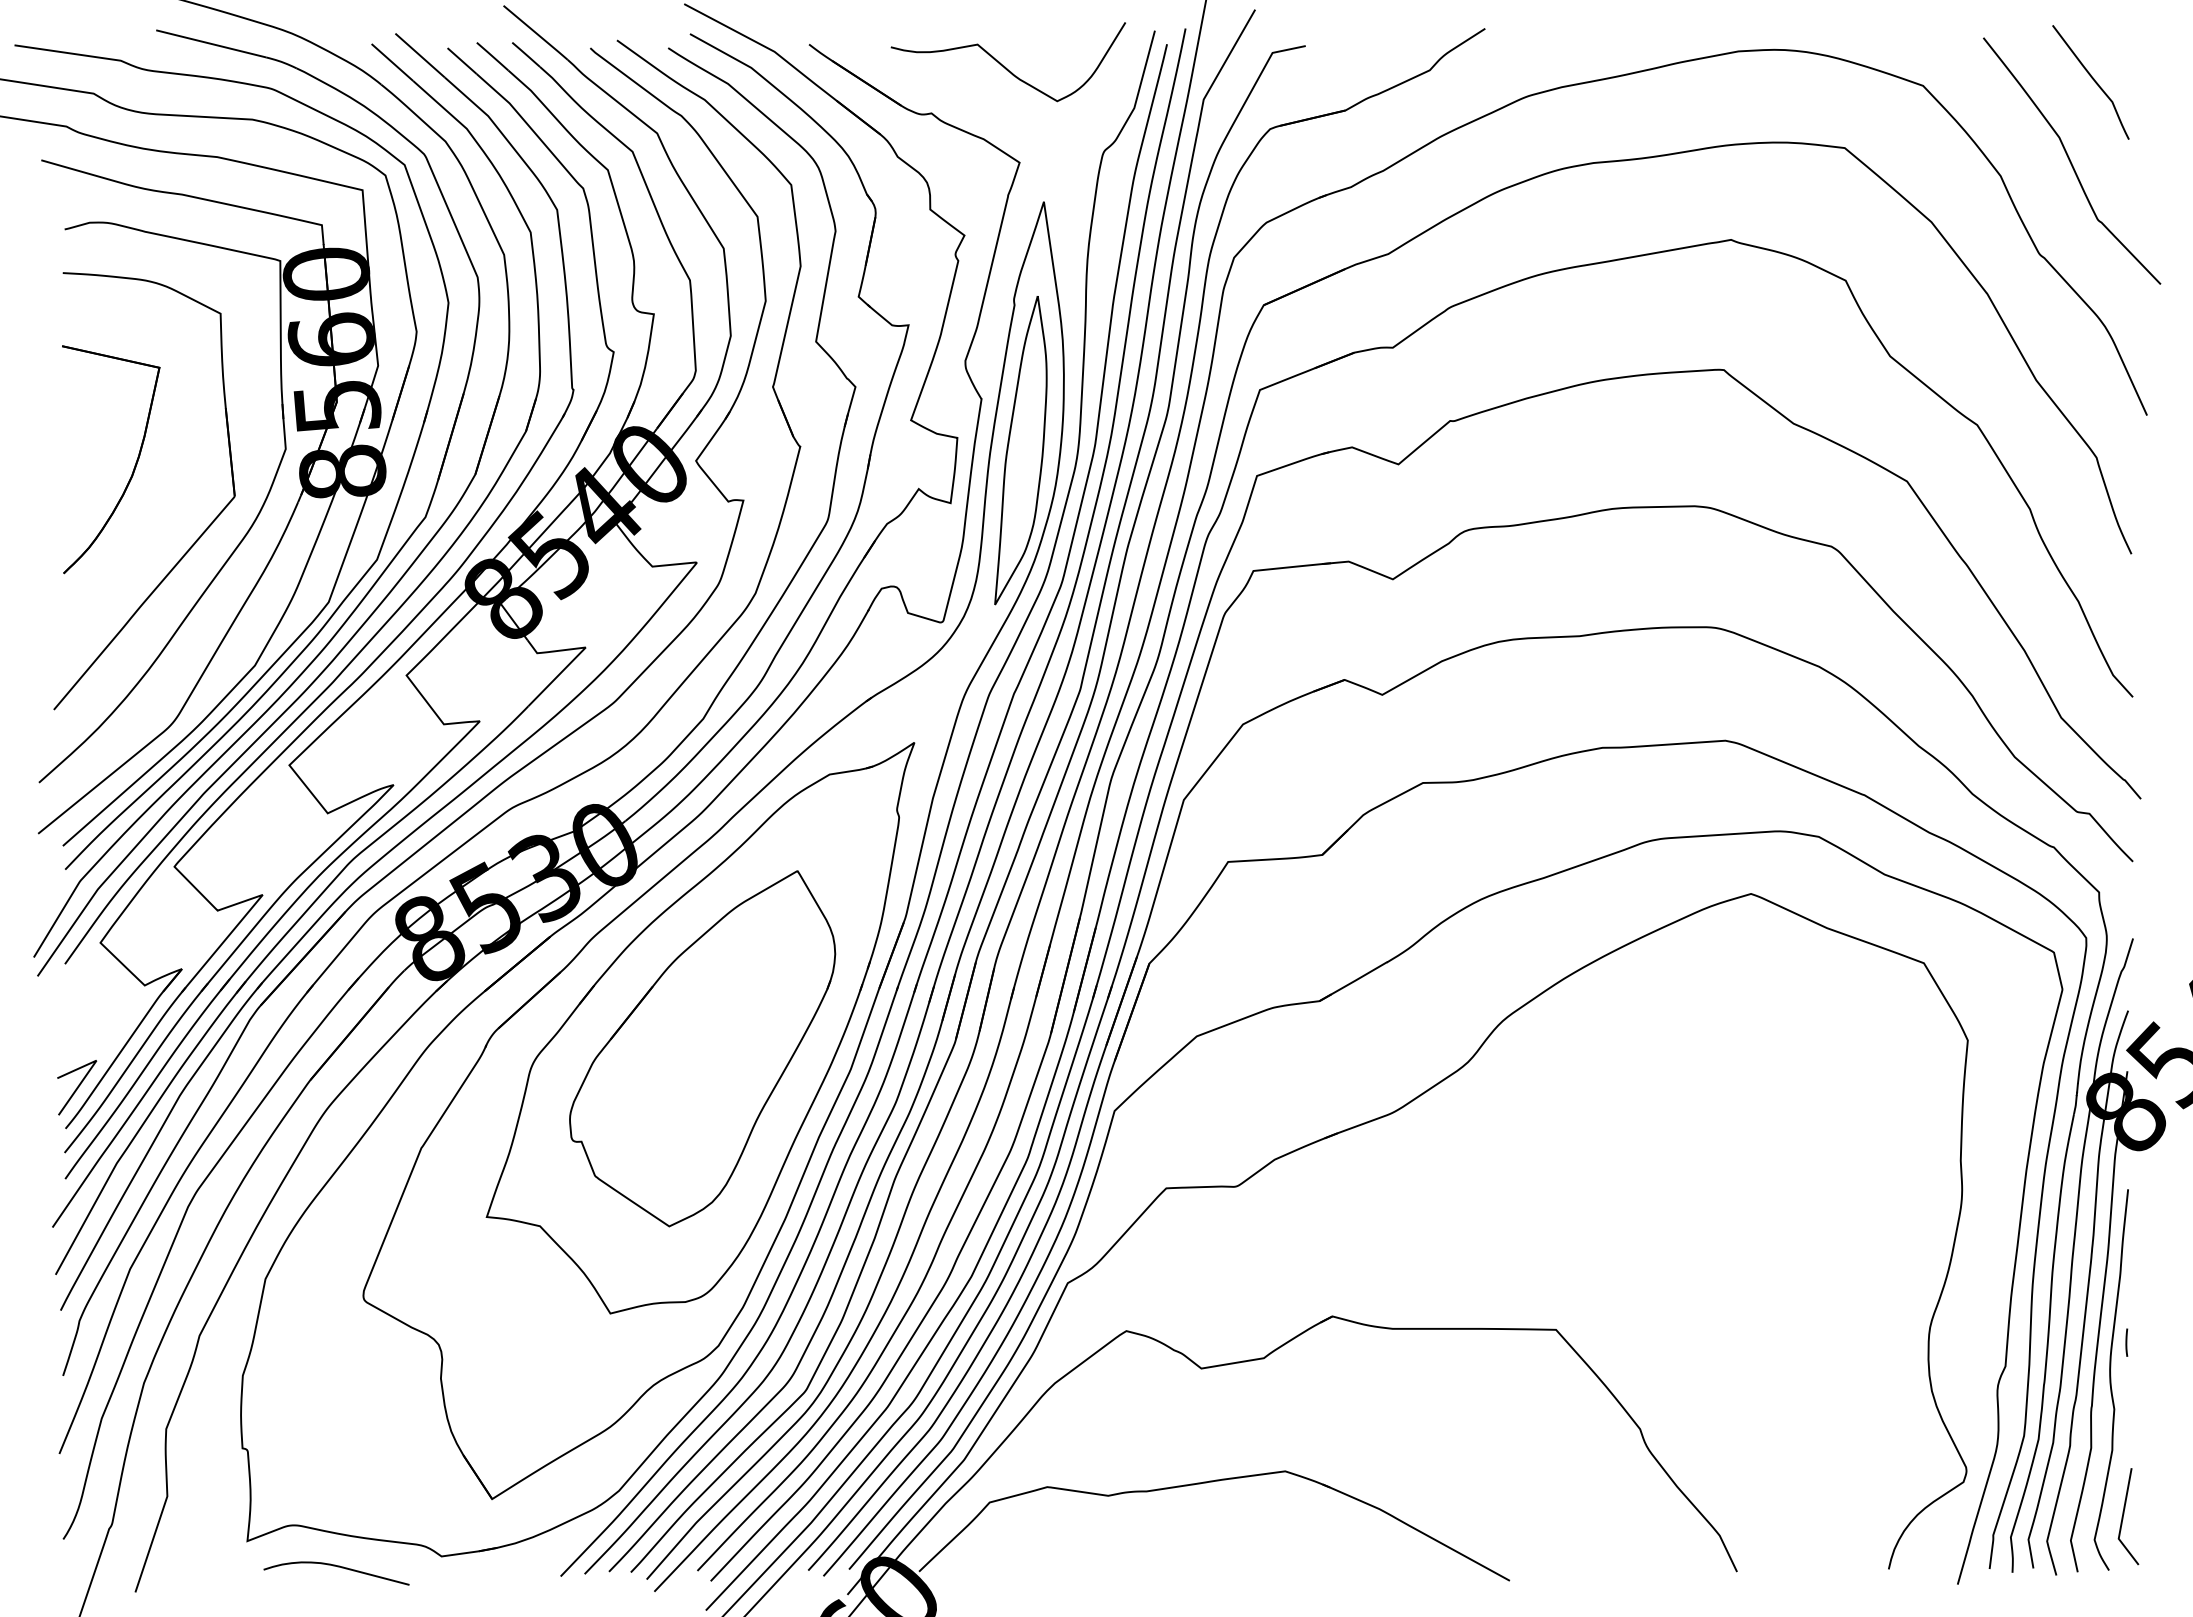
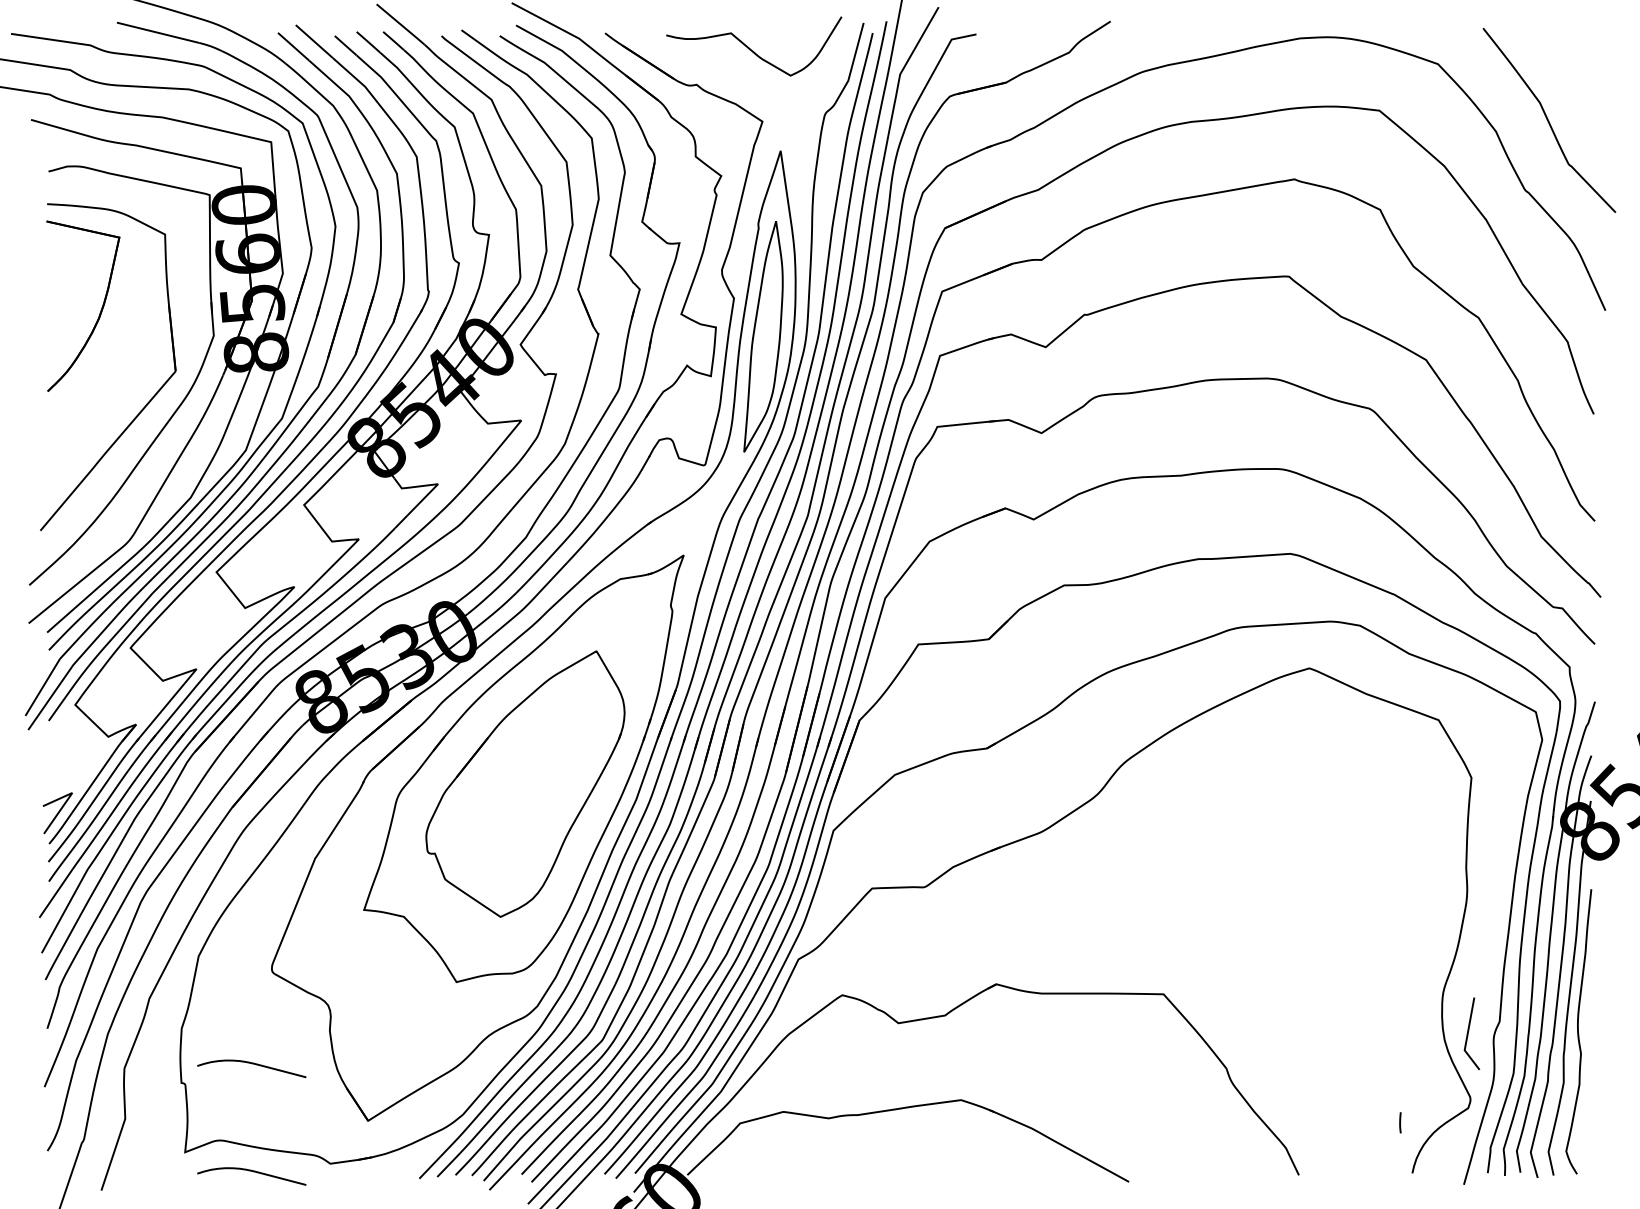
curve: (2092, 79) -> (1564, 59), removed
part: (134, 465) -> (100, 310), moved
line: (2126, 1342) -> (1400, 1122), moved
curve: (337, 1423) -> (252, 1064), added
line: (2124, 1514) -> (1469, 1032), moved

